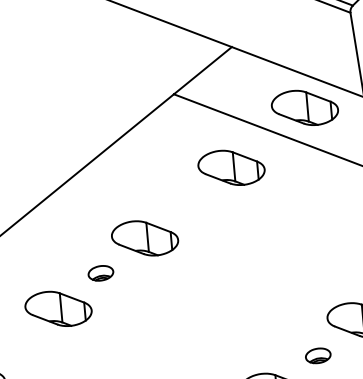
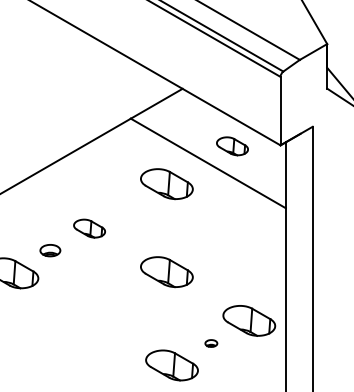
part: (305, 108) -> (232, 146), size x0.6
part: (144, 238) -> (89, 228), size x0.6
part: (248, 277) -> (166, 272), added
part: (318, 355) -> (211, 343), size x0.6

